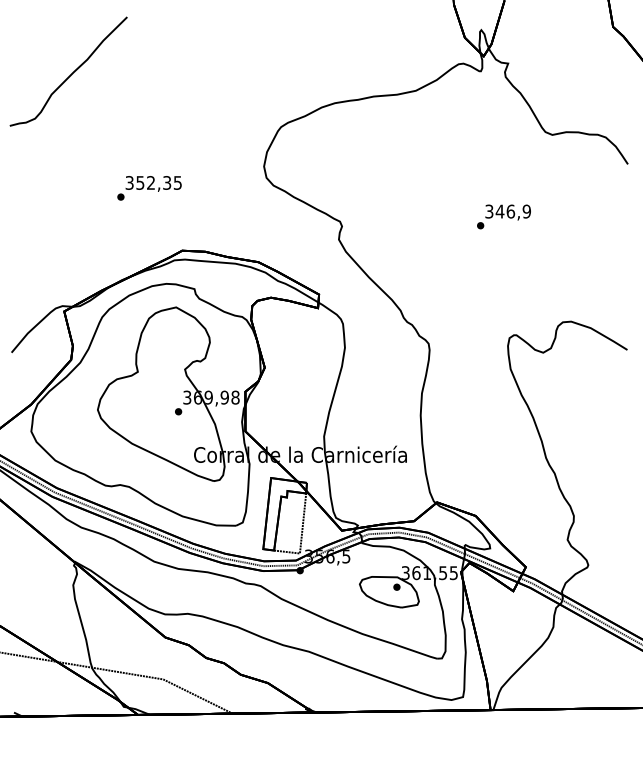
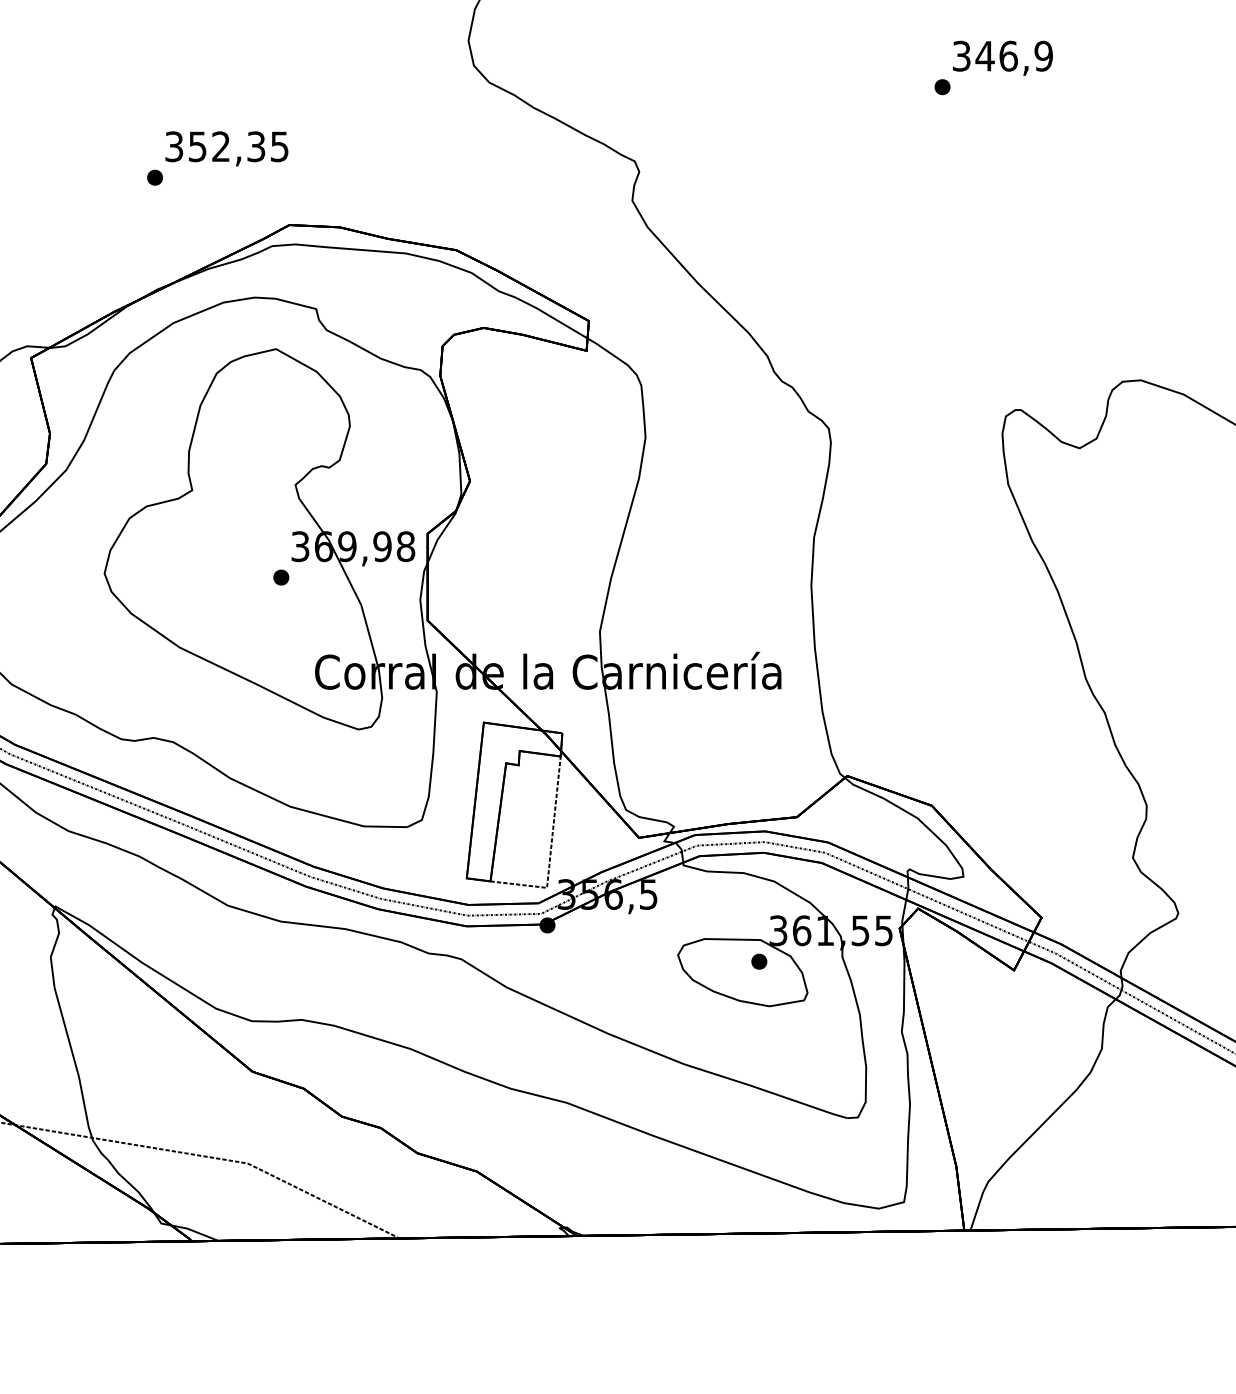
text: (149, 188) -> (217, 158), moved
text: (503, 216) -> (992, 66), moved

